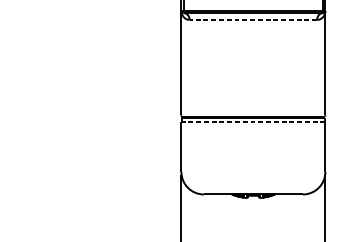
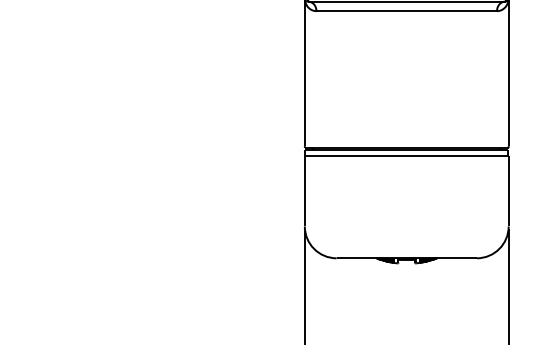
line: (253, 20) -> (406, 11), dashed -> solid
line: (253, 122) -> (406, 156), dashed -> solid

